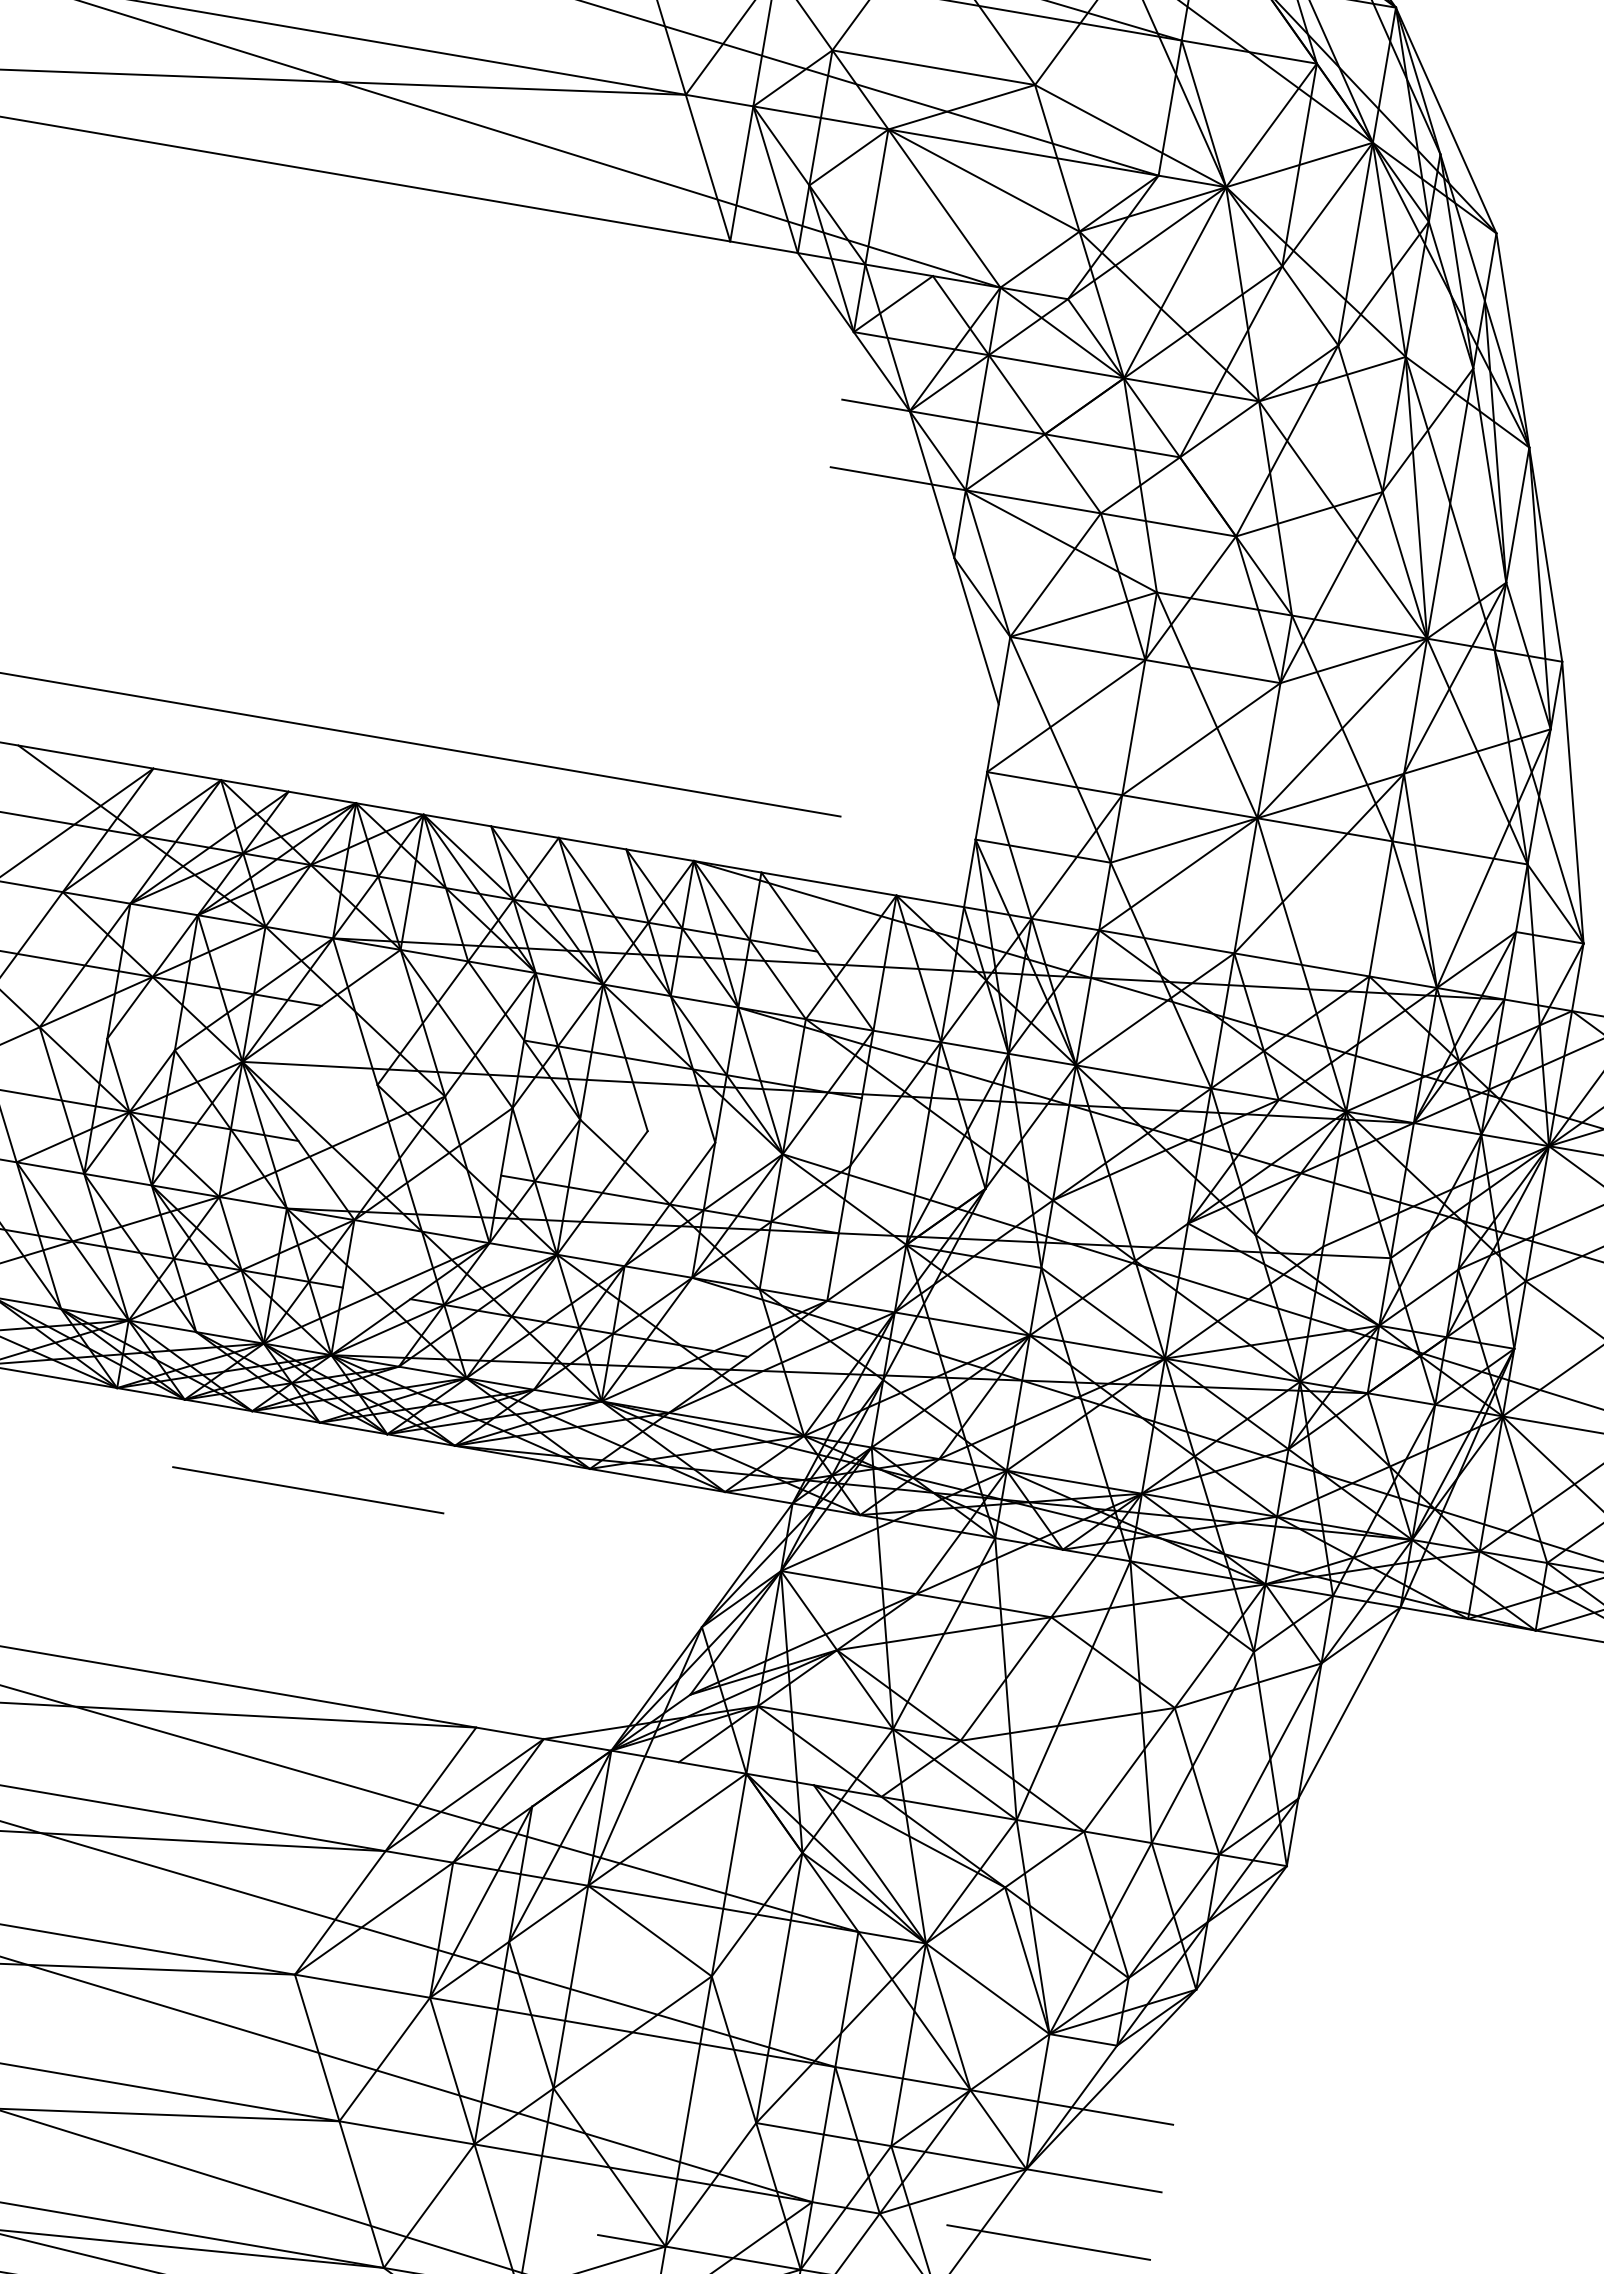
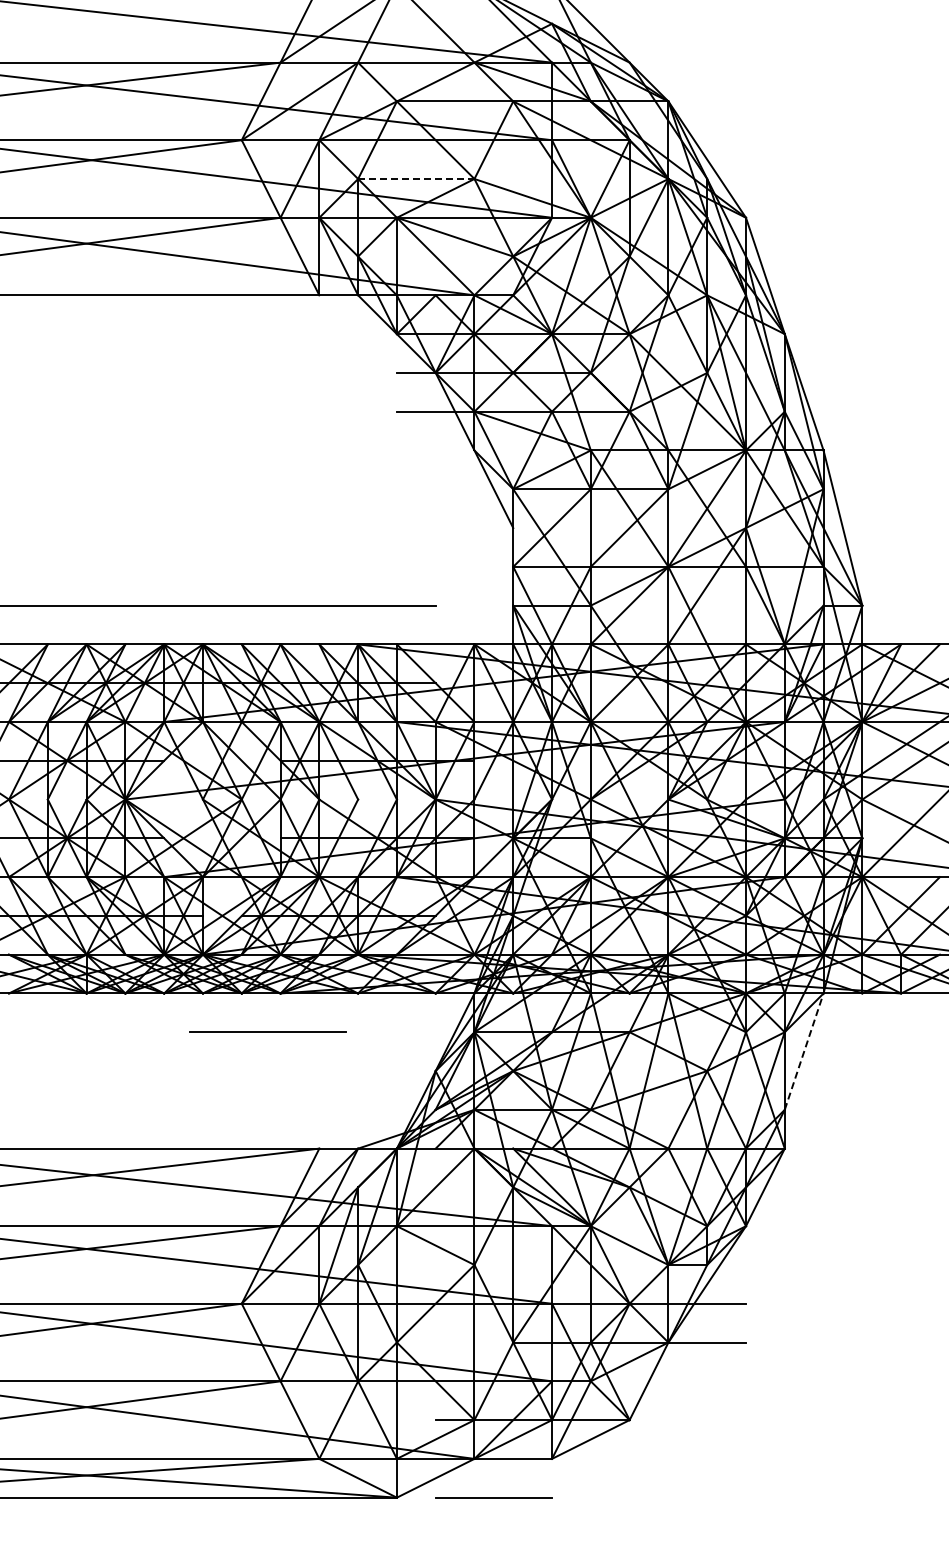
line: (933, 68) -> (416, 179), solid -> dashed
line: (307, 1488) -> (267, 1031), moved
line: (1350, 1702) -> (804, 1051), solid -> dashed
line: (1048, 2242) -> (687, 1381), removed

